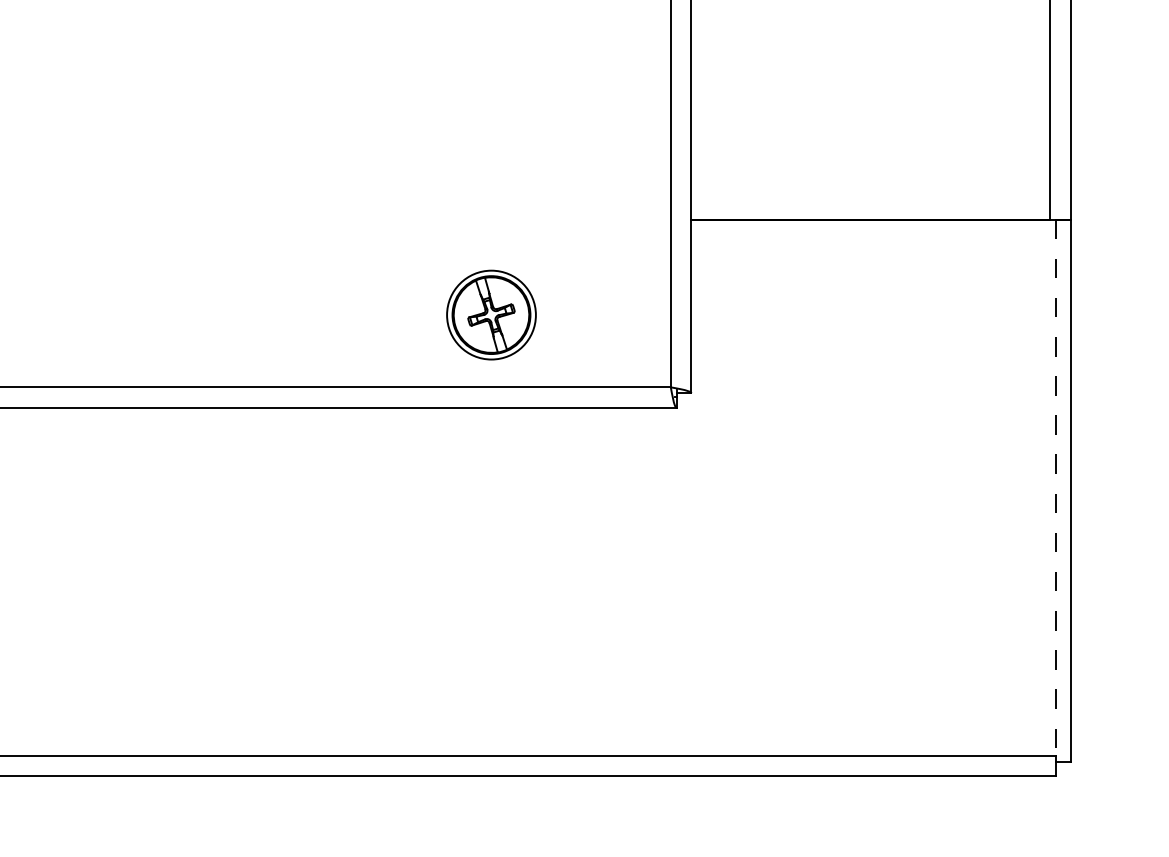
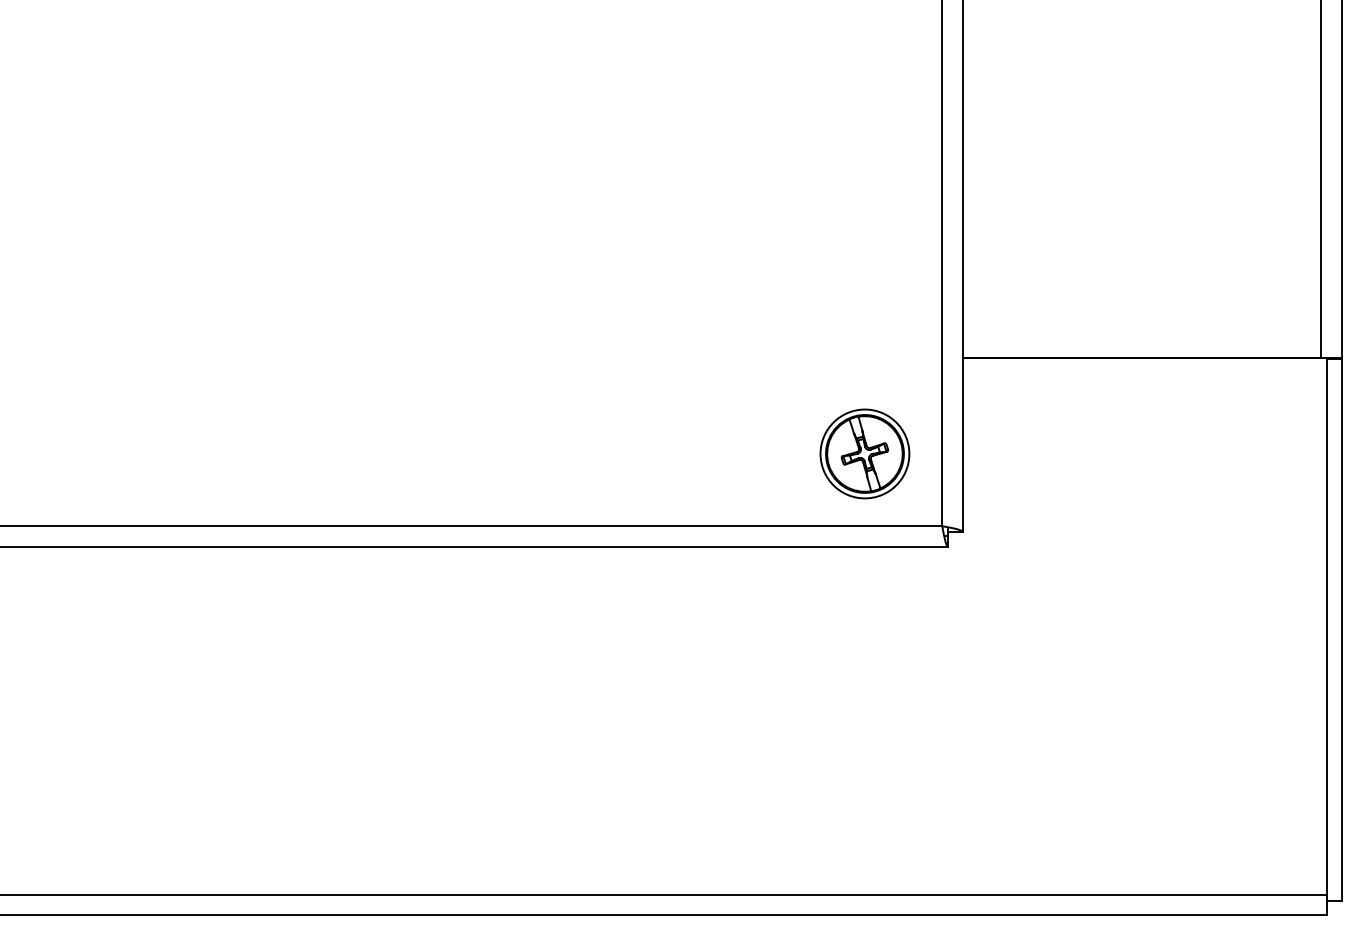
part: (491, 314) -> (864, 453), moved
line: (1056, 488) -> (1327, 627), dashed -> solid

